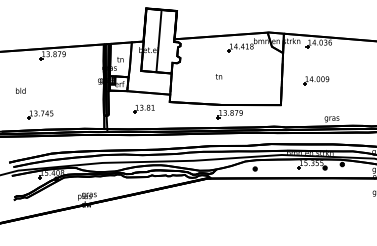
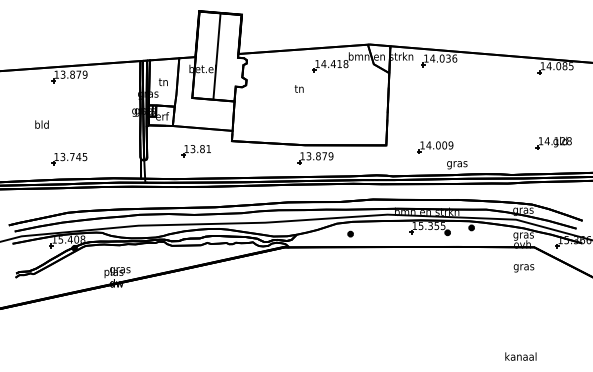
text: (218, 76) -> (298, 88), moved
part: (316, 80) -> (435, 147), moved
text: (20, 90) -> (41, 124), moved
part: (40, 115) -> (69, 159), moved

